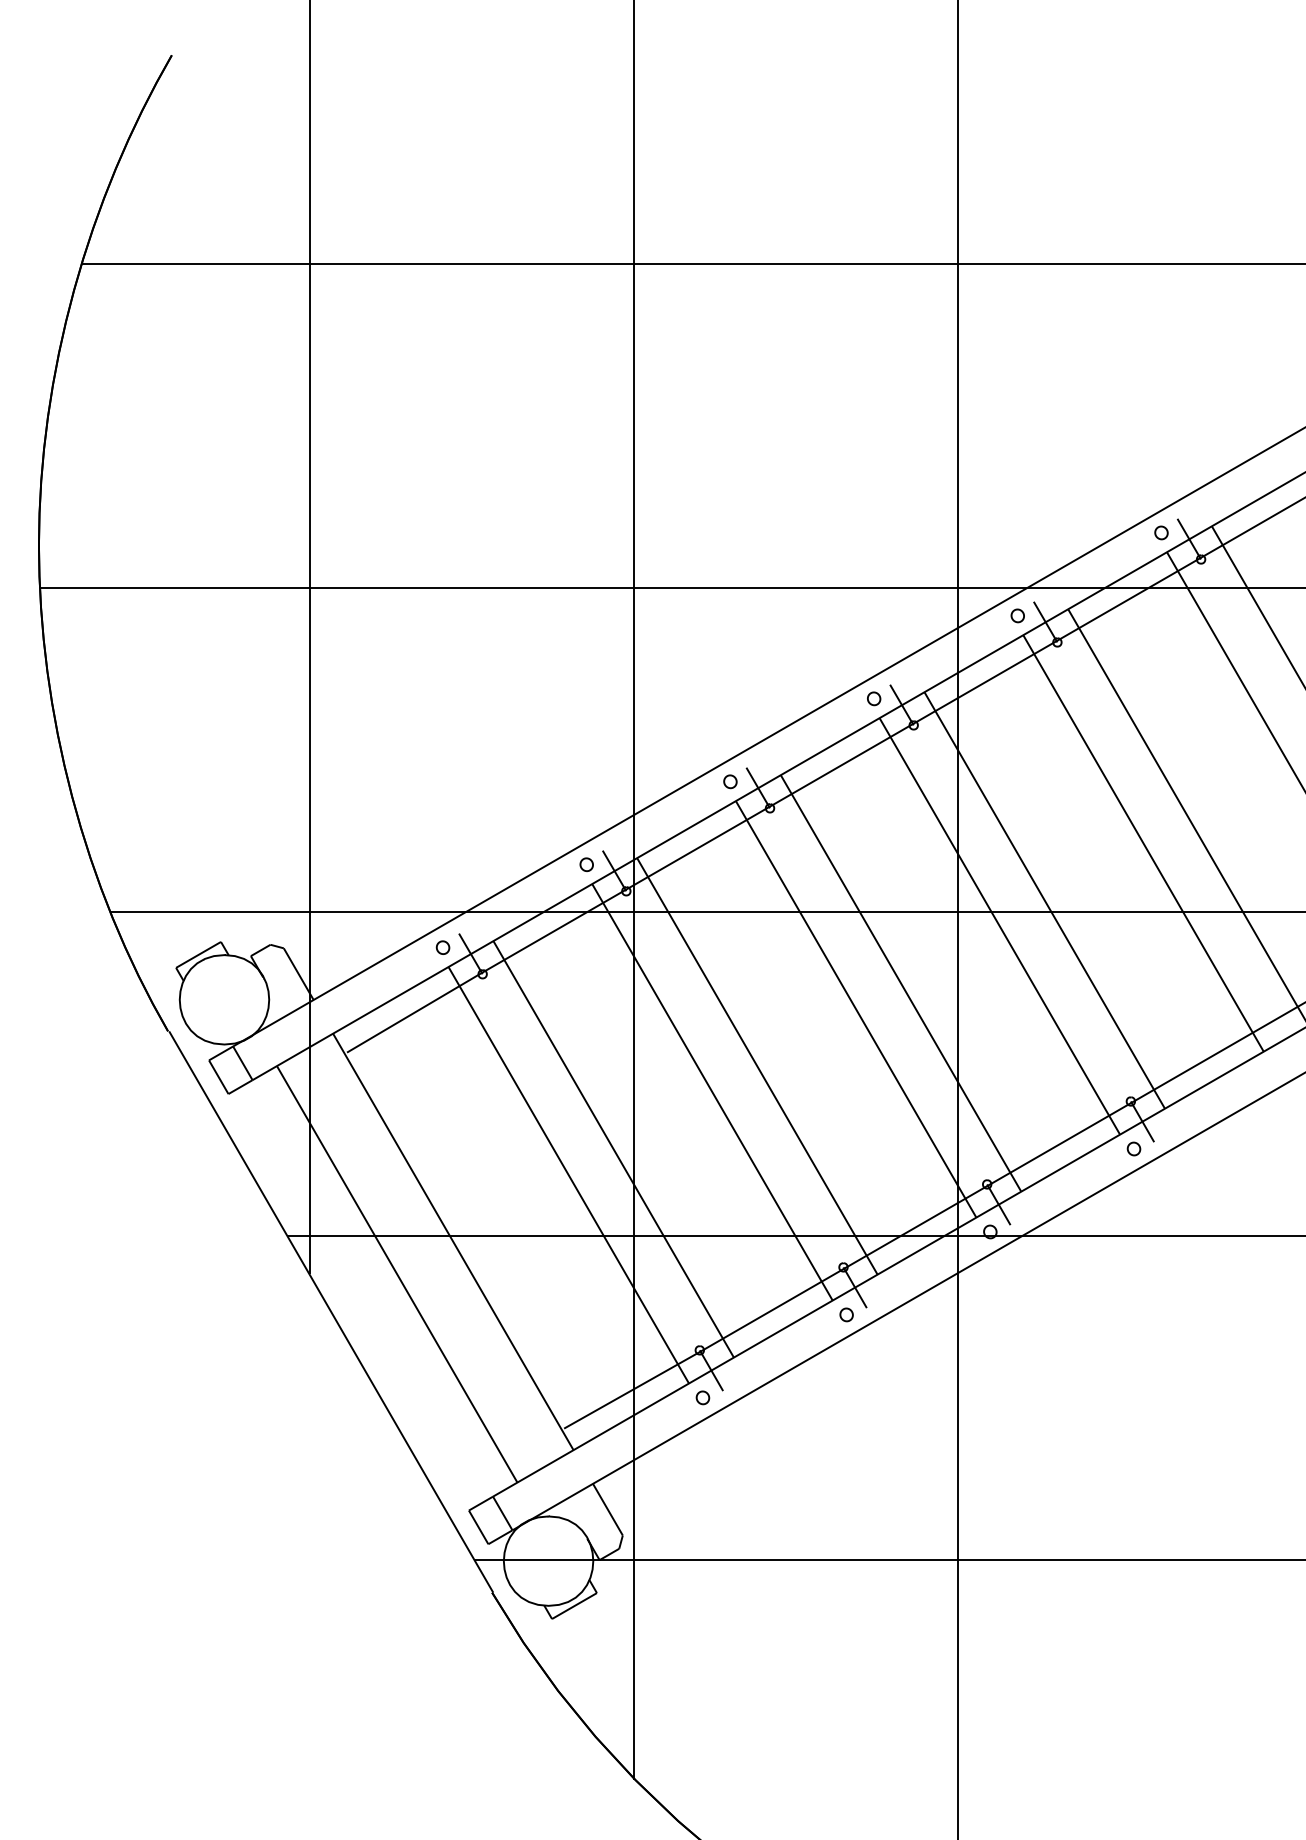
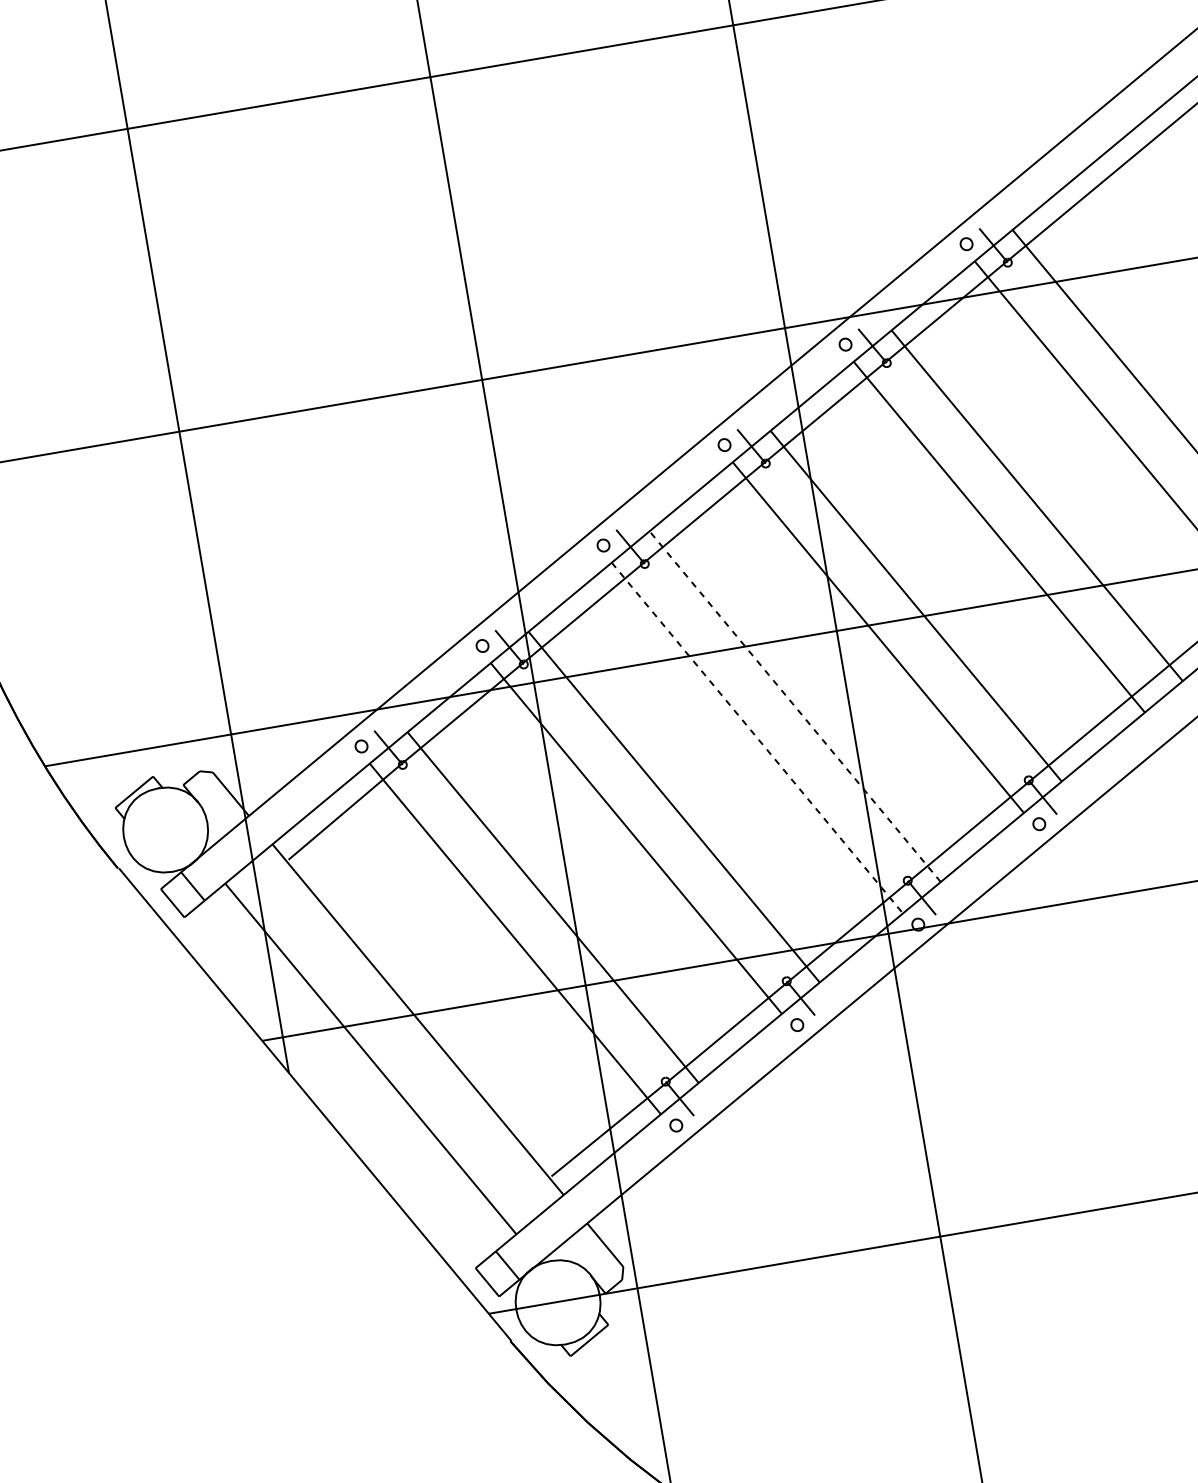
line: (900, 983) -> (794, 706), solid -> dashed
line: (856, 1009) -> (757, 738), solid -> dashed

